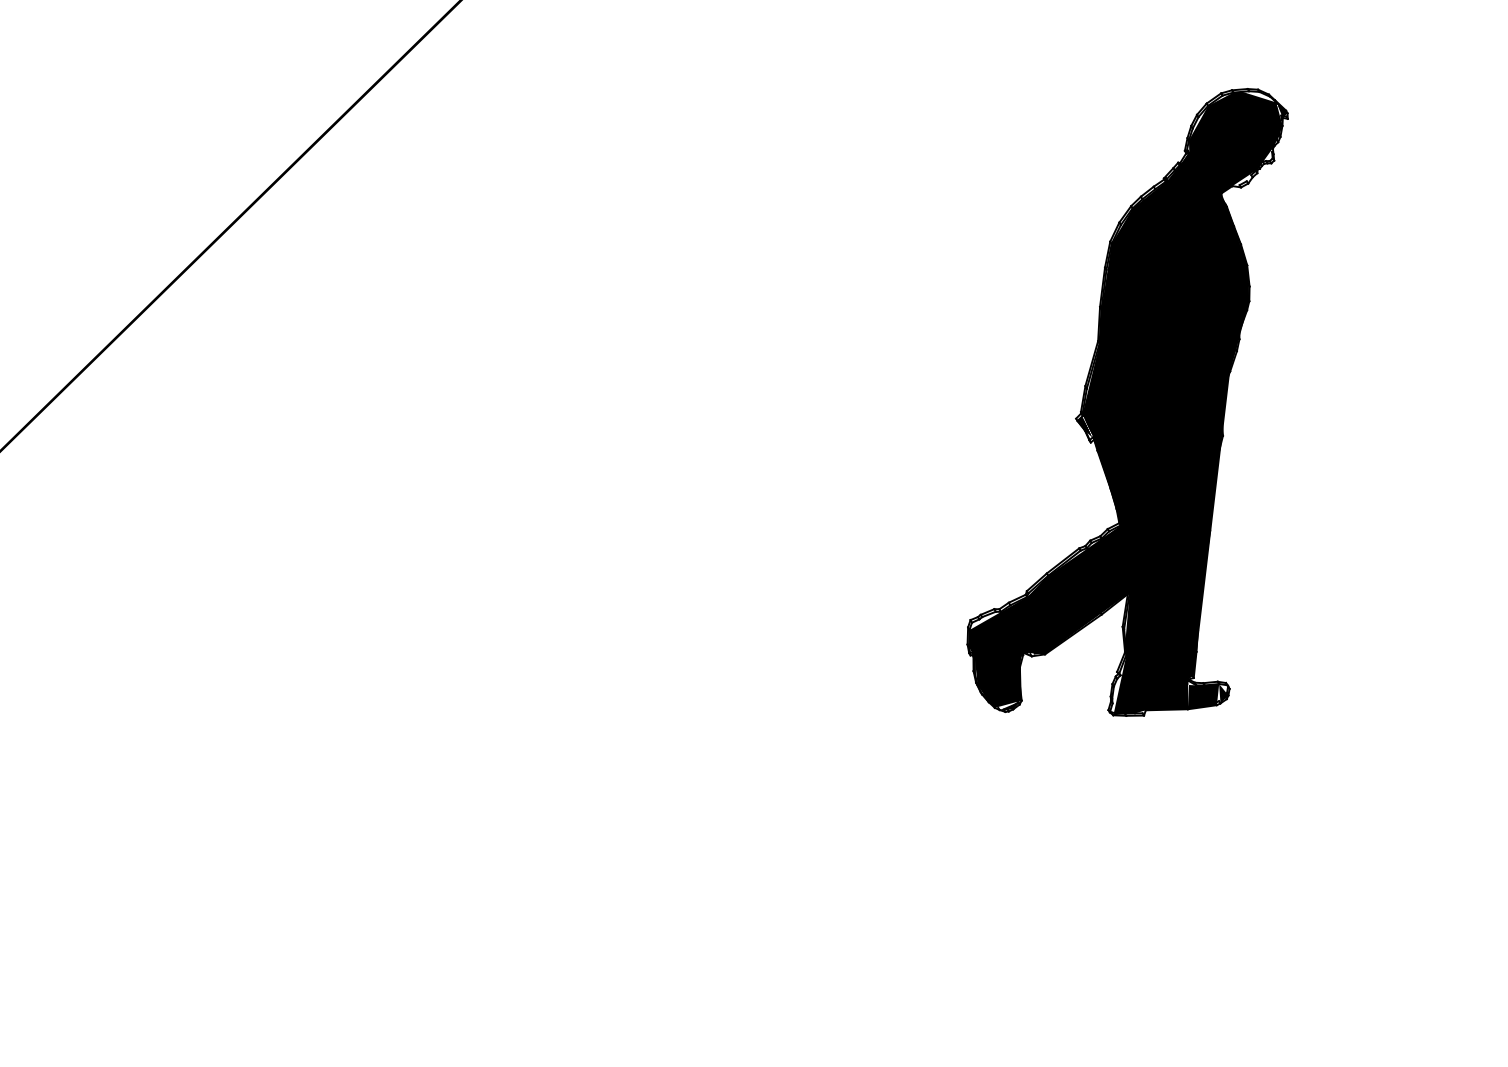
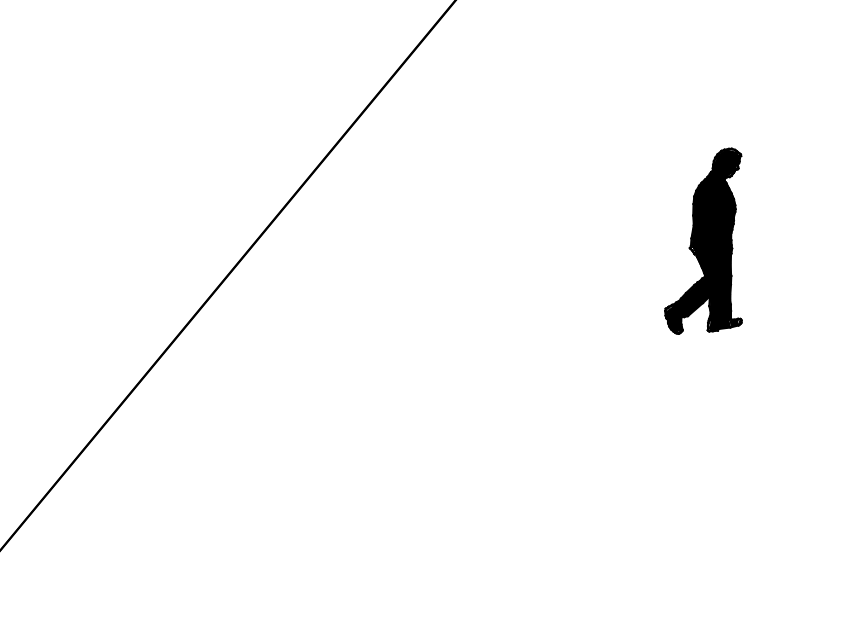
part: (1126, 398) -> (703, 240), size x0.62

